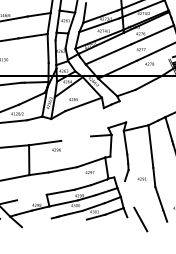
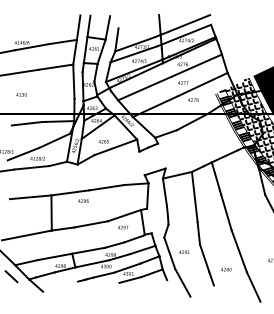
line: (75, 138) -> (106, 187), added
text: (142, 178) -> (184, 251), moved
line: (129, 193) -> (169, 252), added
line: (31, 197) -> (54, 256), added

